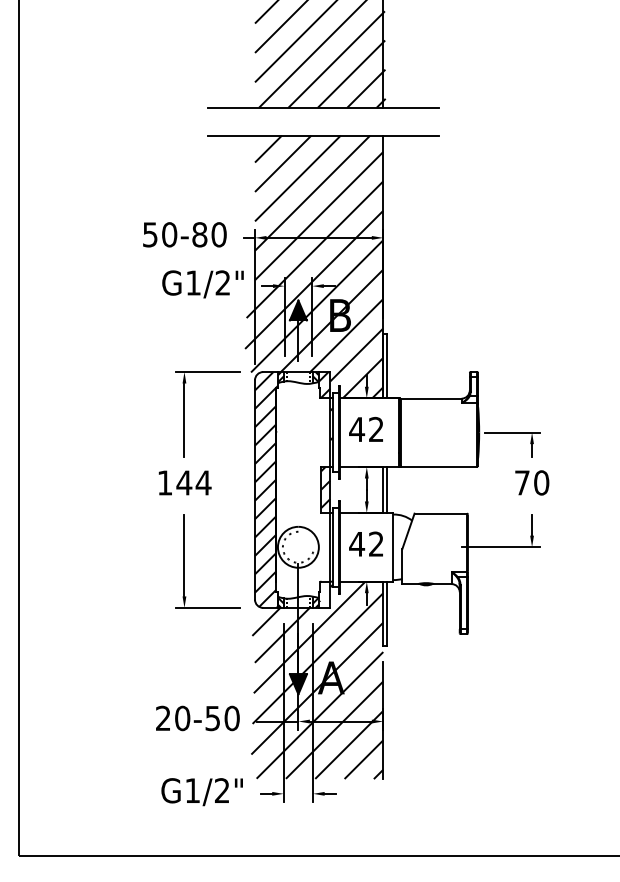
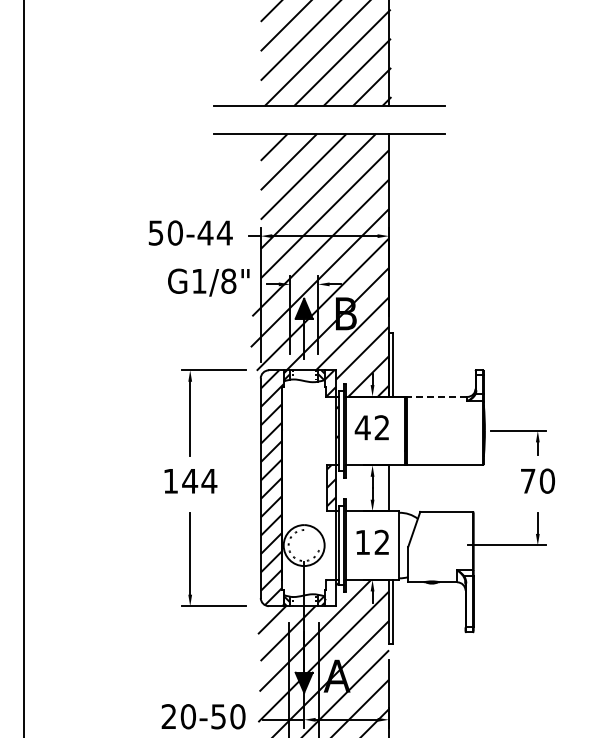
text: (209, 234) -> (215, 232), 50-80 -> 50-44
text: (222, 282) -> (228, 280), G1/2" -> G1/8"
line: (431, 398) -> (437, 396), solid -> dashed
line: (387, 489) -> (393, 487), removed
text: (357, 544) -> (363, 542), 42 -> 12

